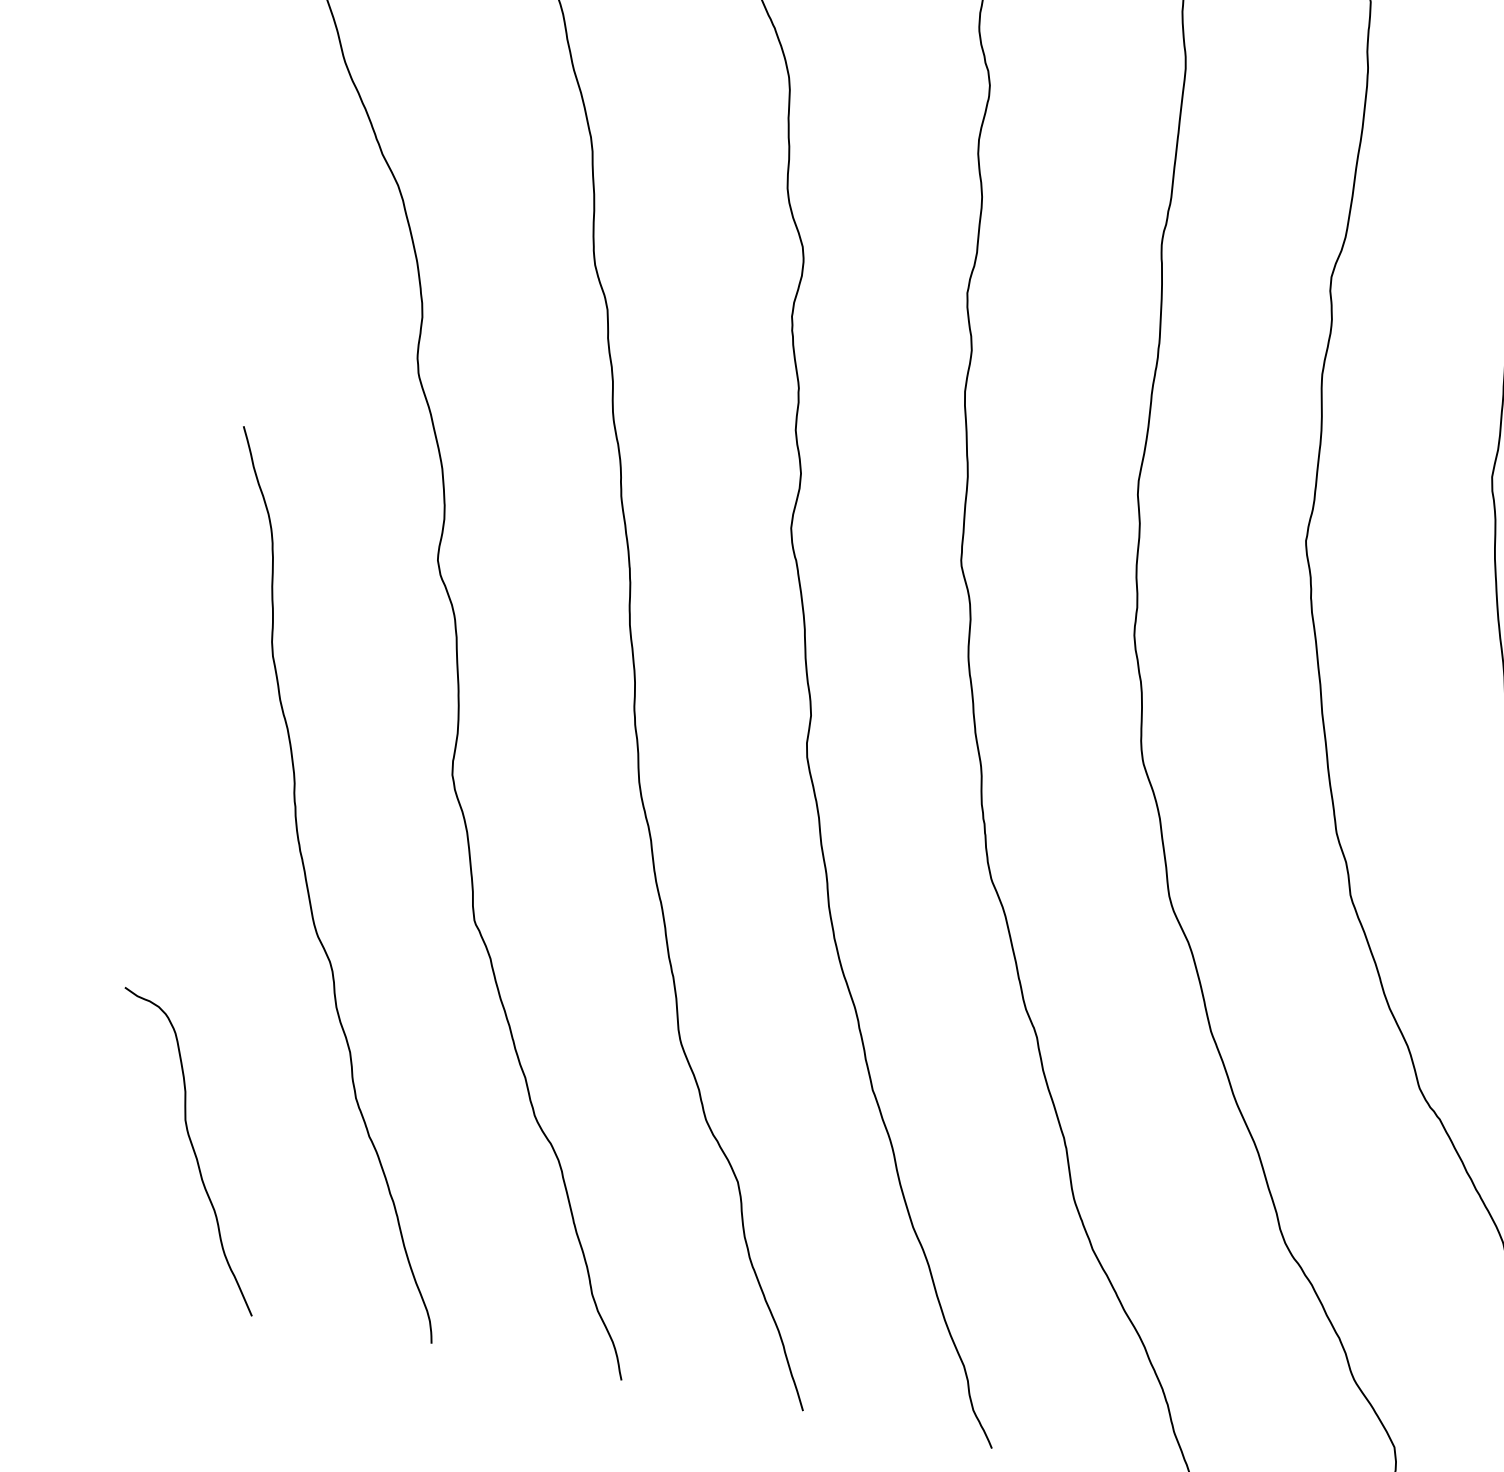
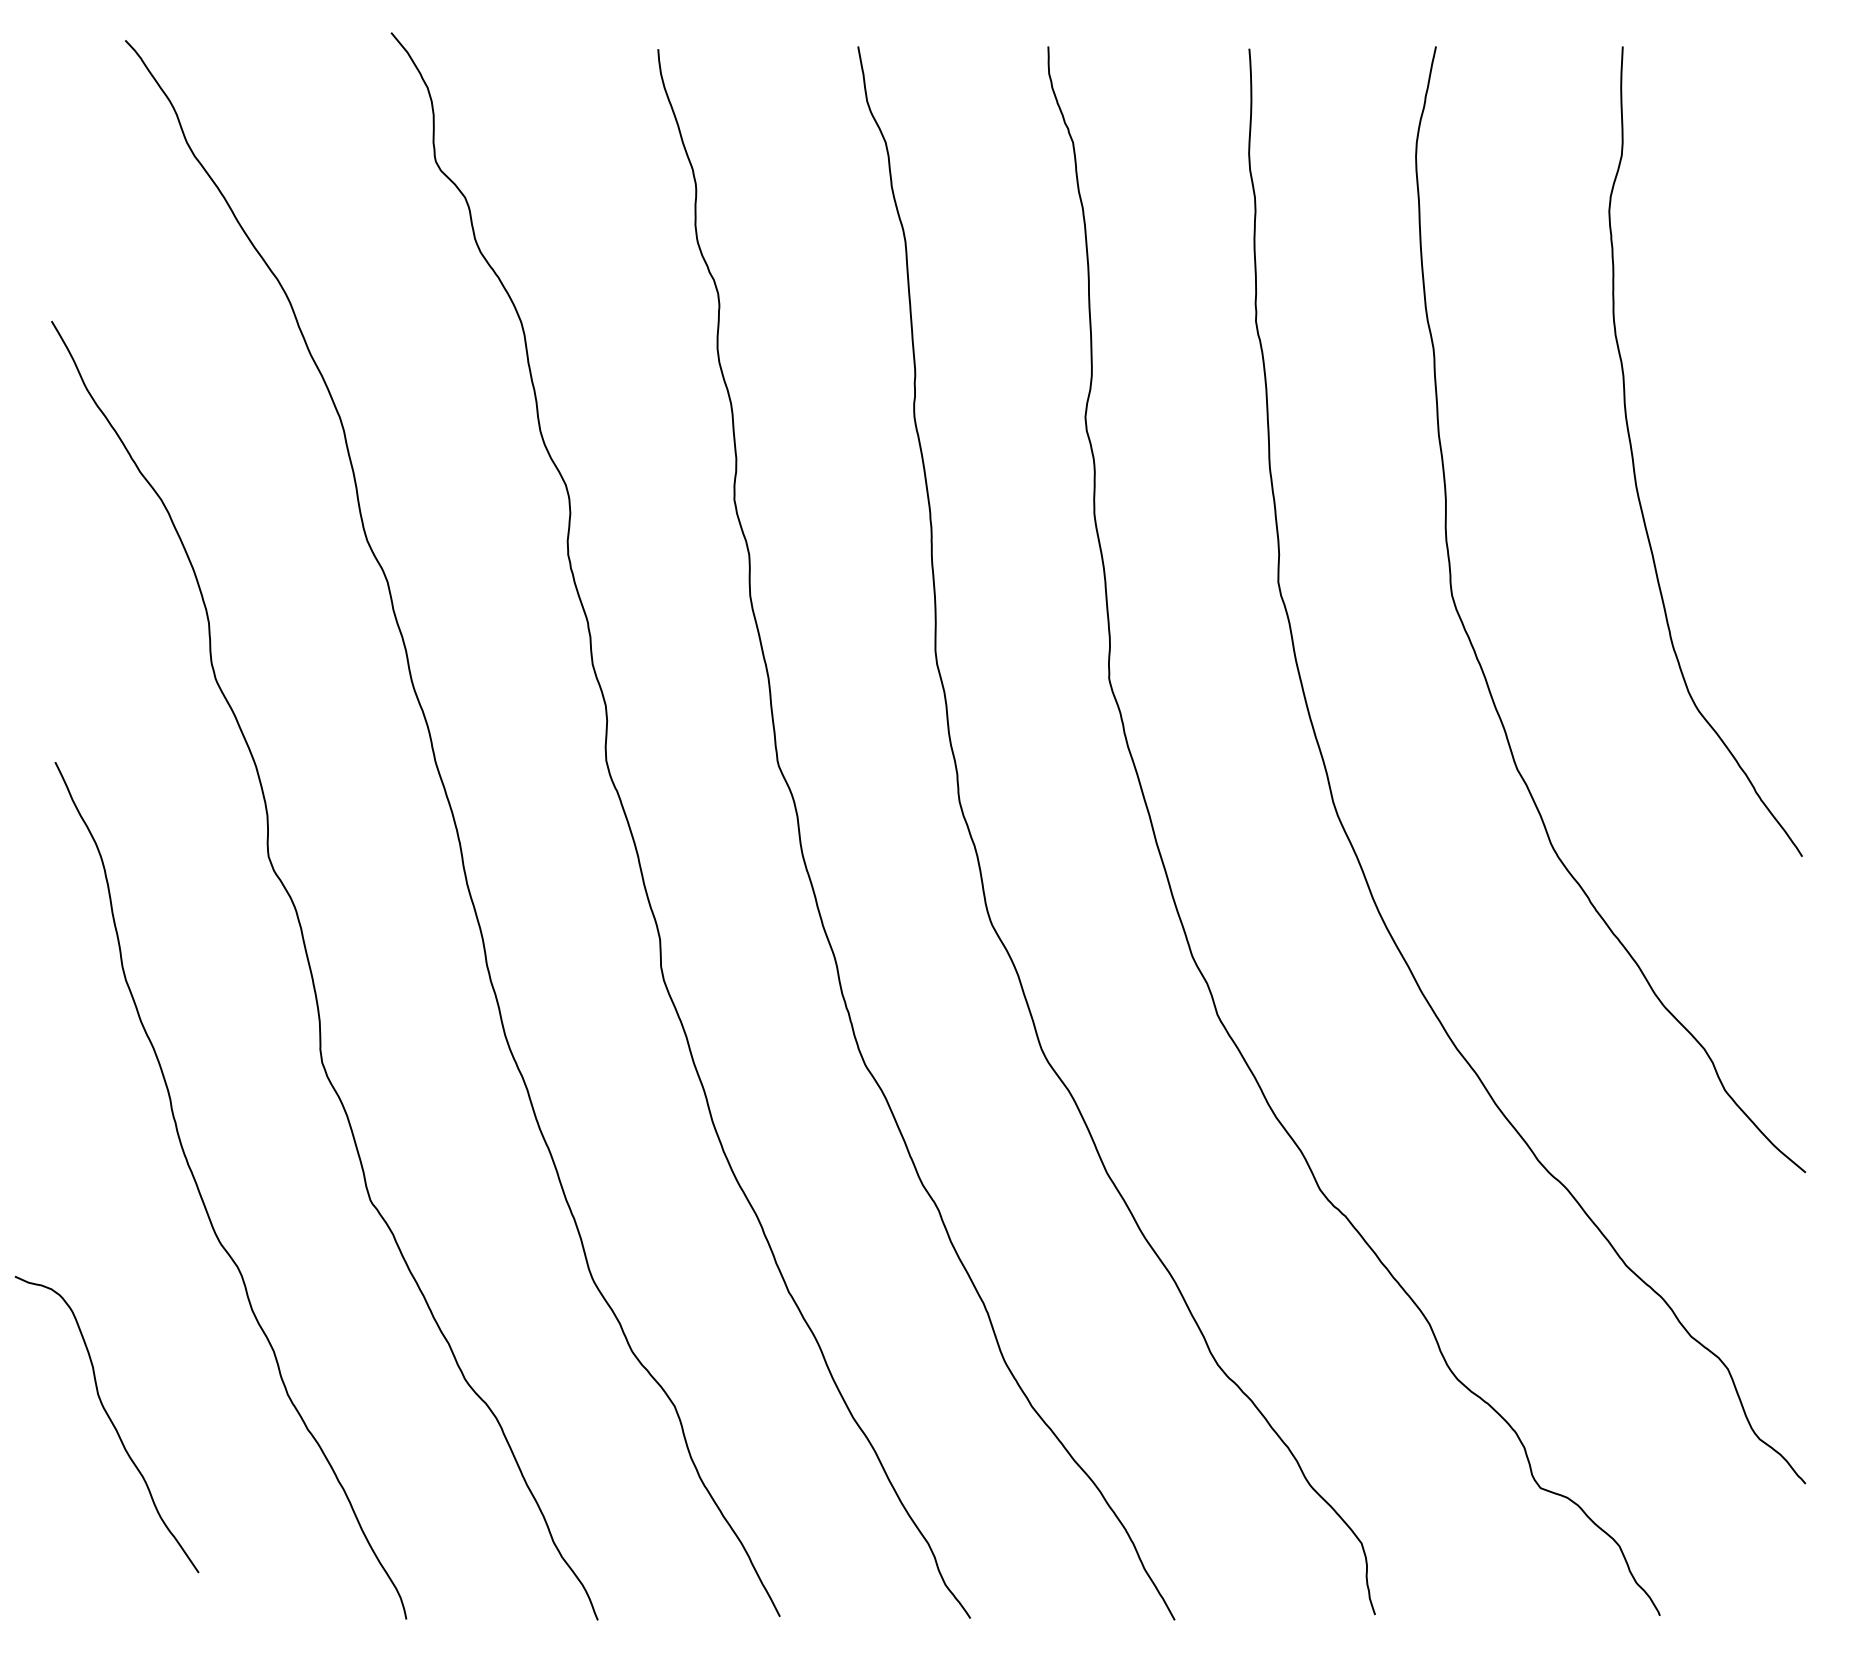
curve: (191, 1148) -> (109, 1420), moved

